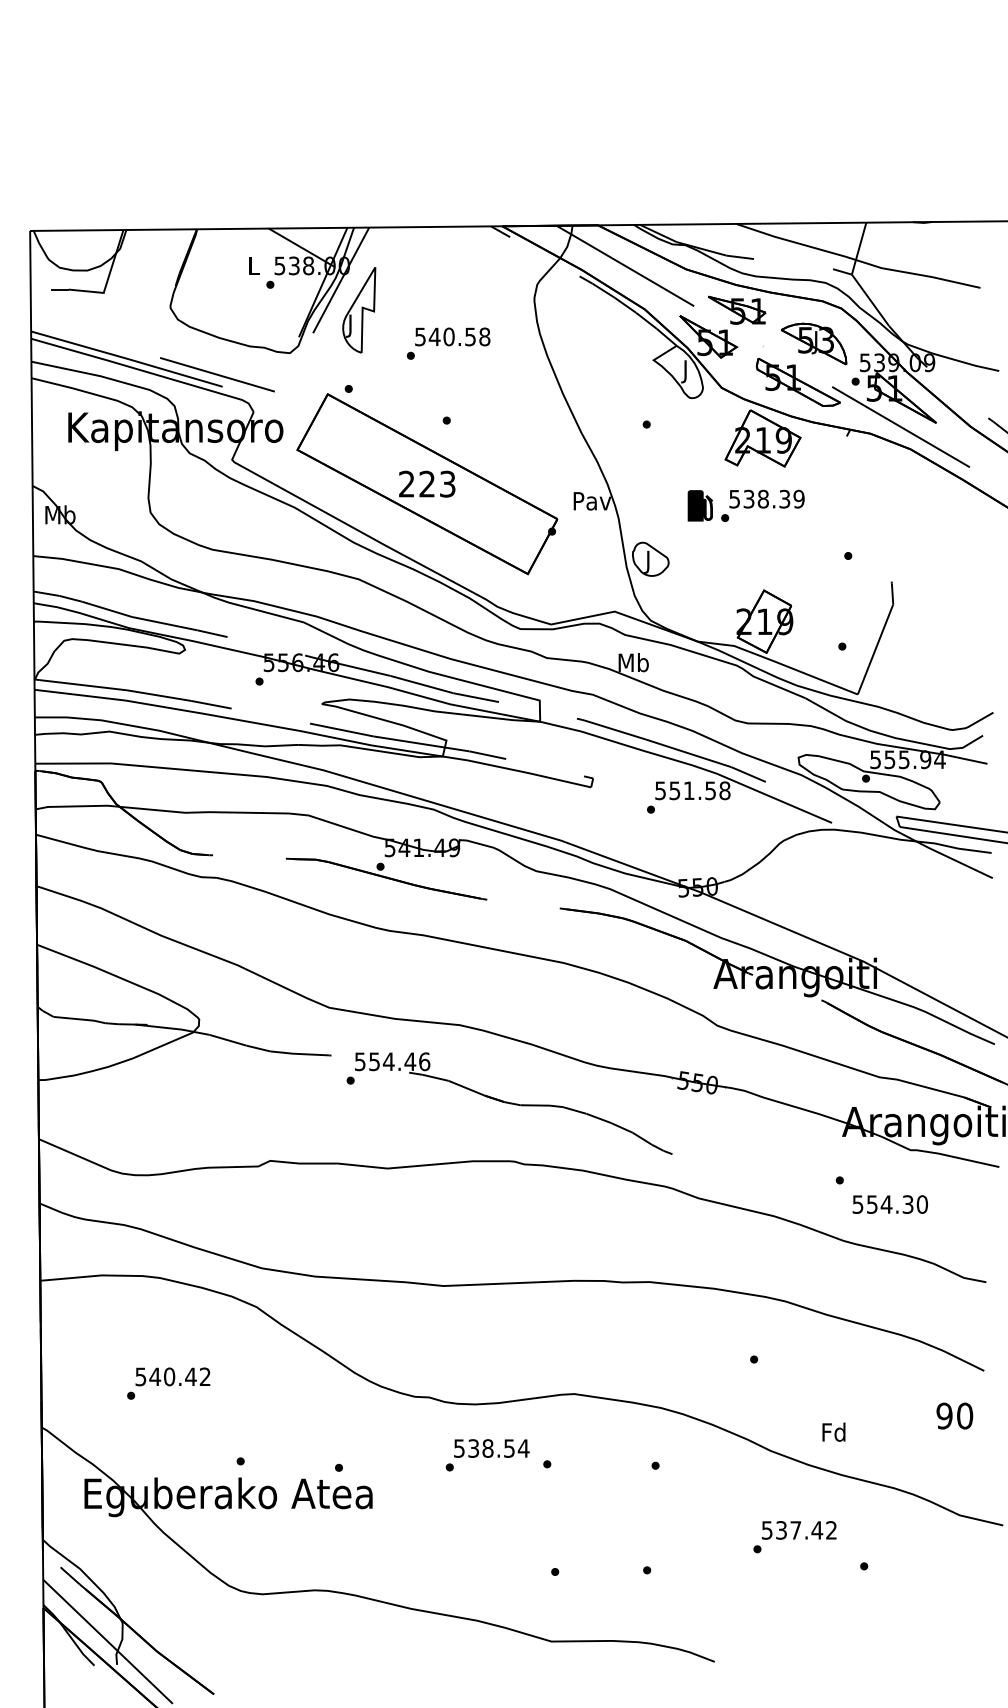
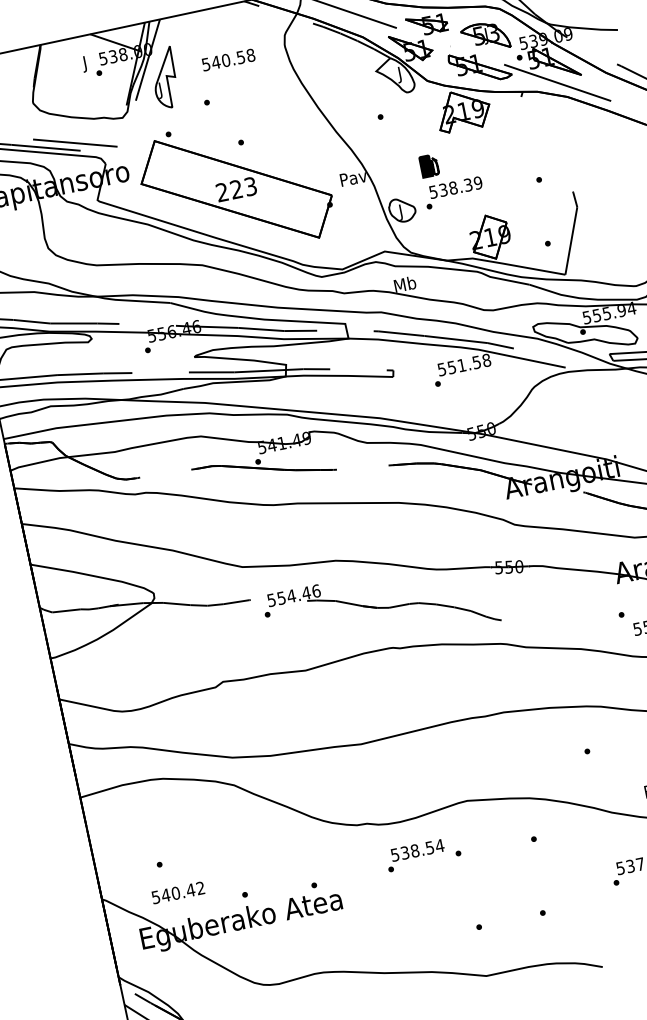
text: (254, 268) -> (86, 64), L -> J
text: (452, 336) -> (228, 59), moved
text: (762, 505) -> (453, 192), moved
text: (172, 1376) -> (177, 892), moved

